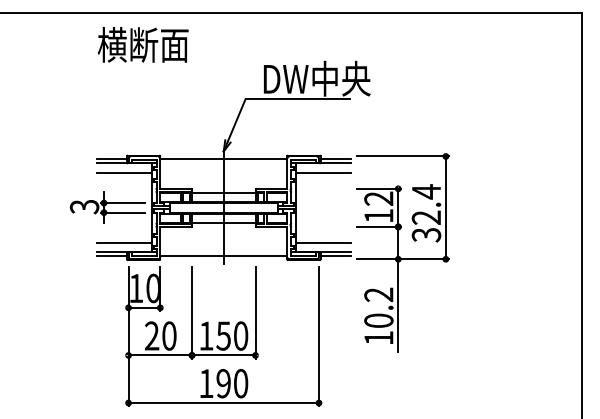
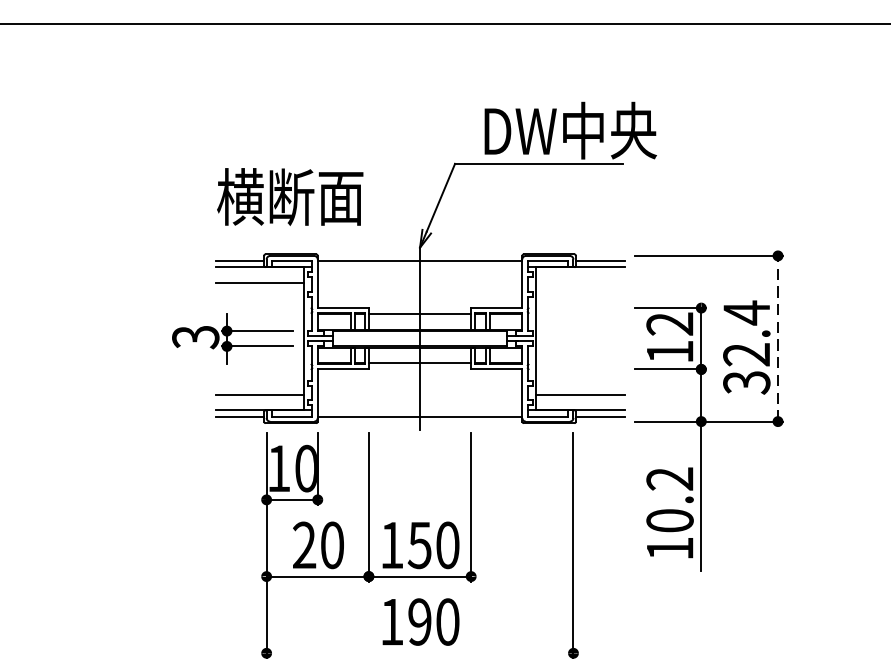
text: (142, 44) -> (289, 196), moved
line: (322, 172) -> (579, 281), removed
line: (445, 207) -> (777, 338), solid -> dashed
line: (223, 403) -> (419, 654), removed

